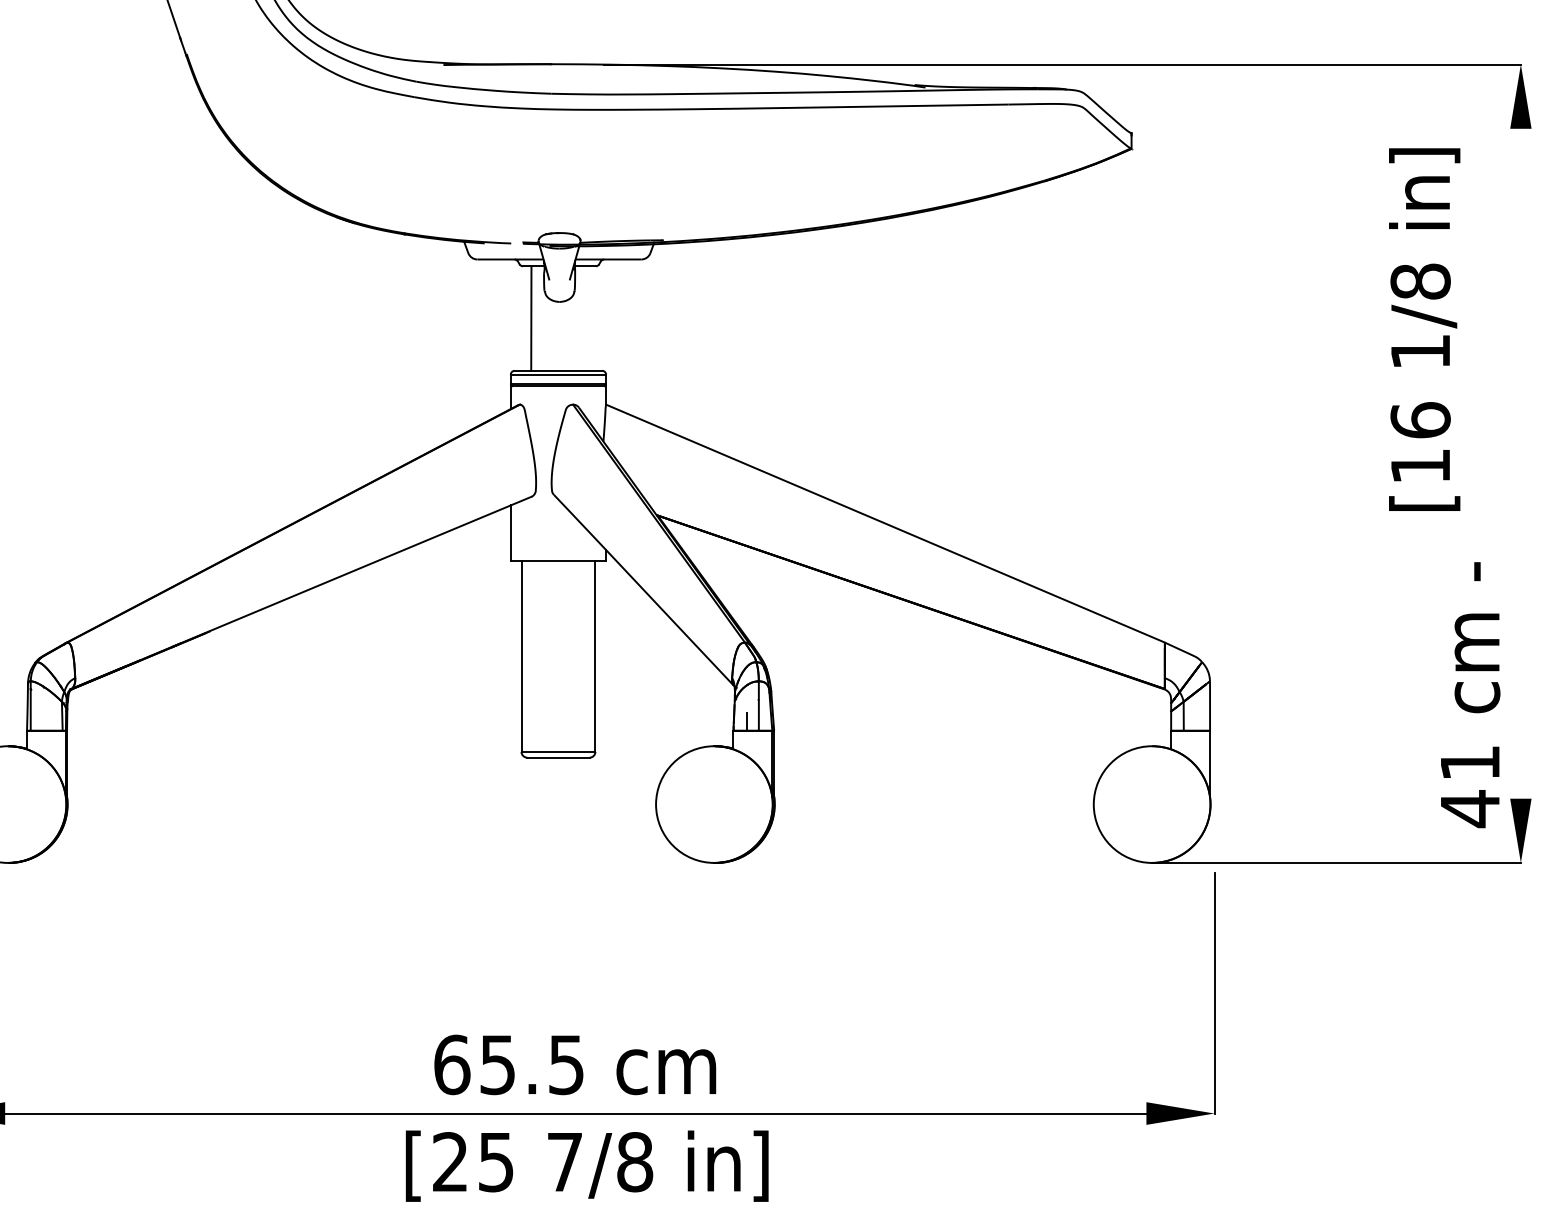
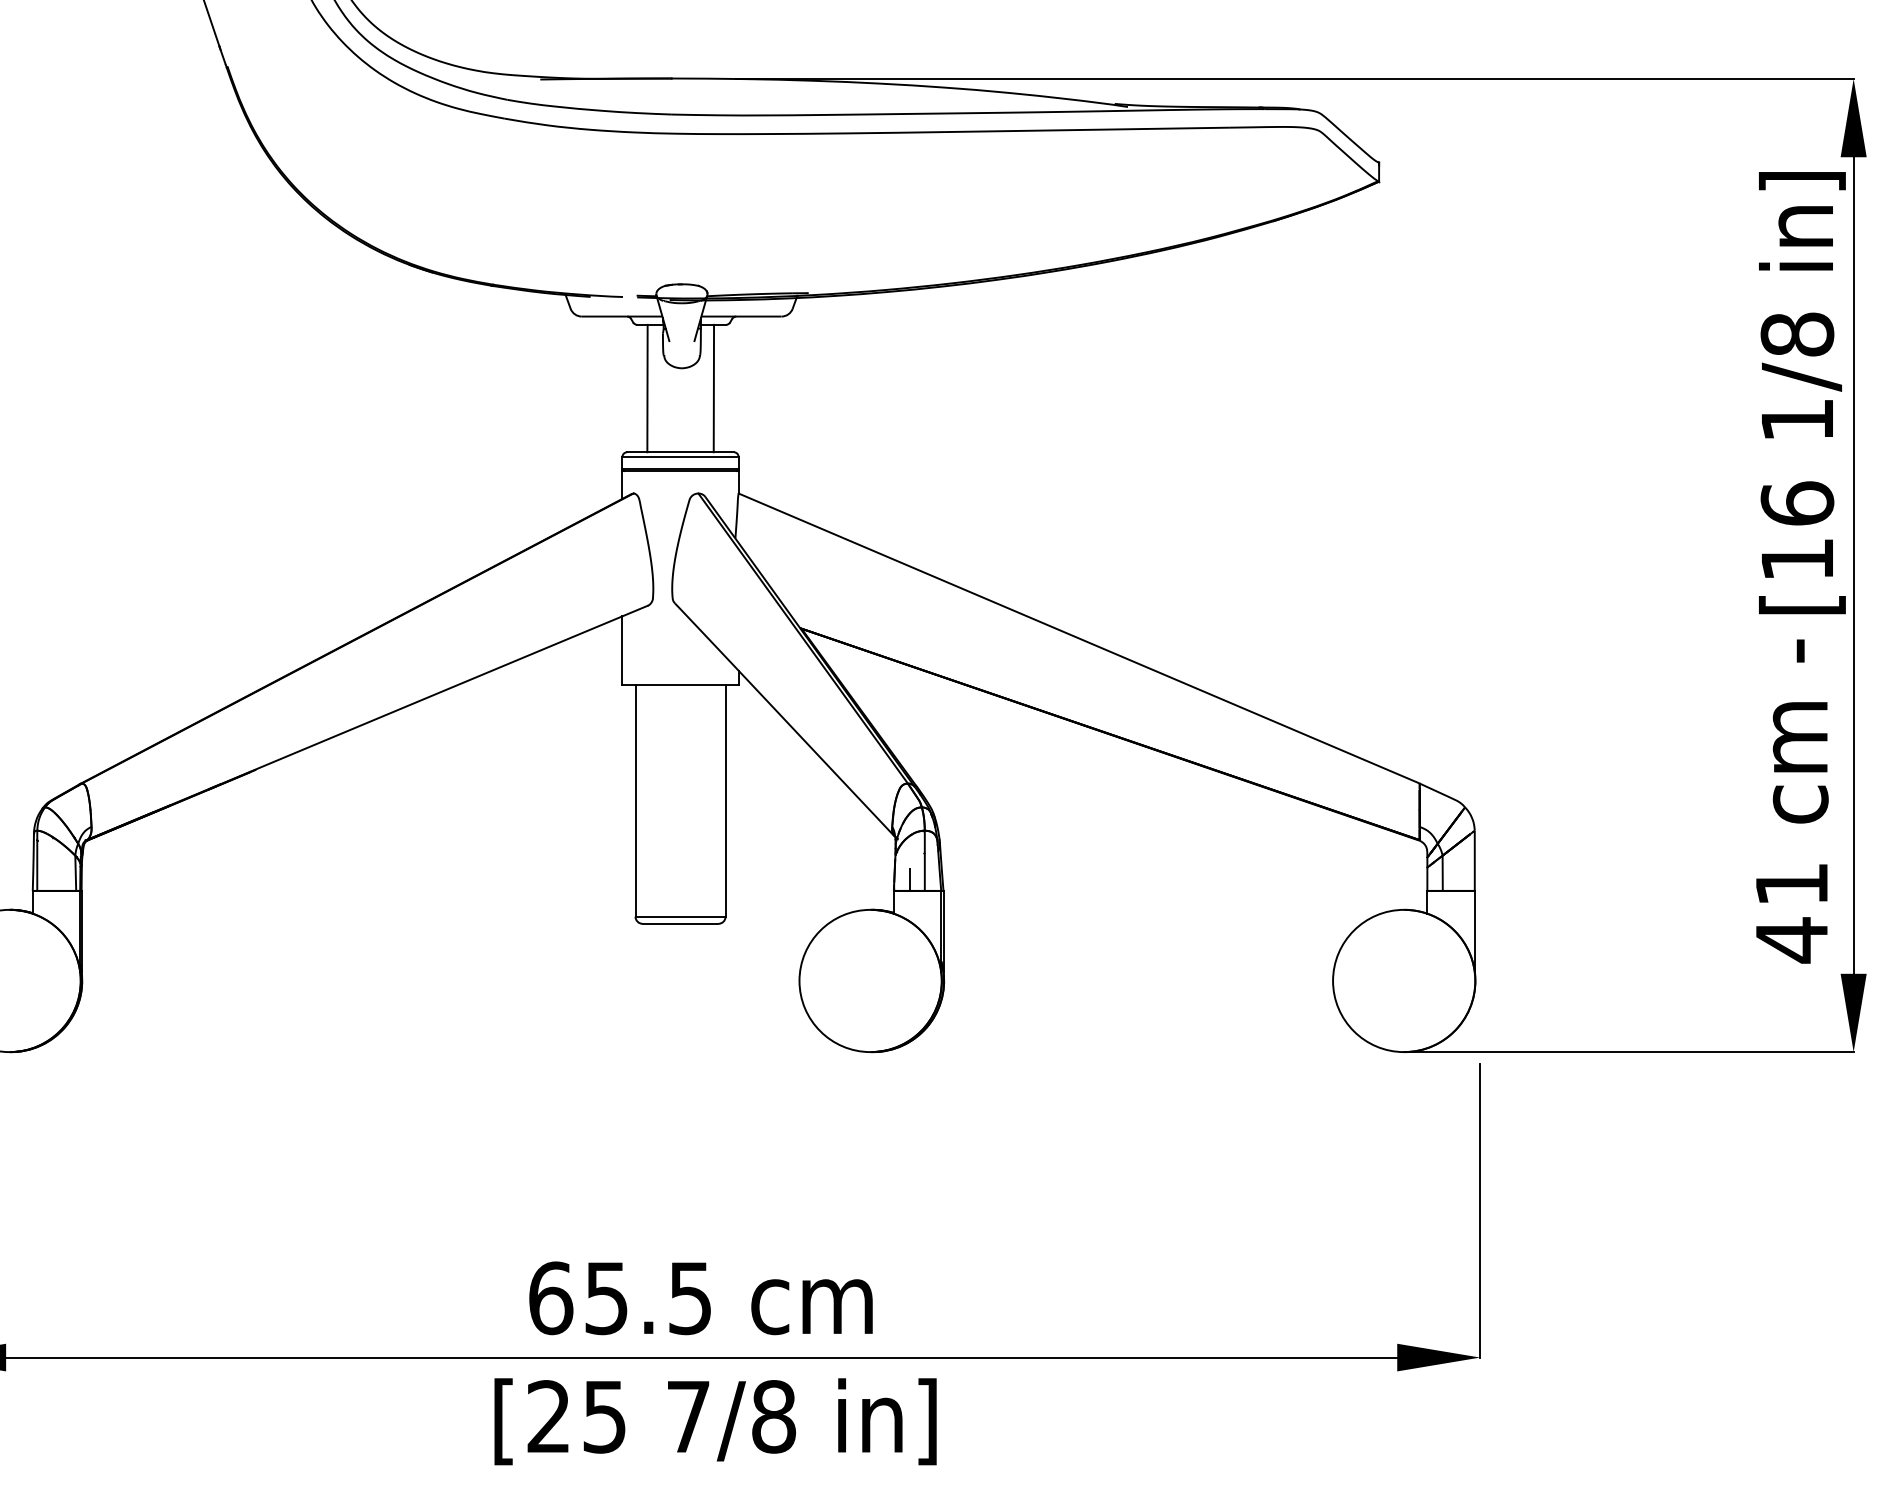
line: (585, 318) -> (713, 388), added
text: (1424, 330) -> (1802, 393), moved
line: (1520, 463) -> (1853, 565), added
text: (1470, 695) -> (1792, 801), moved

